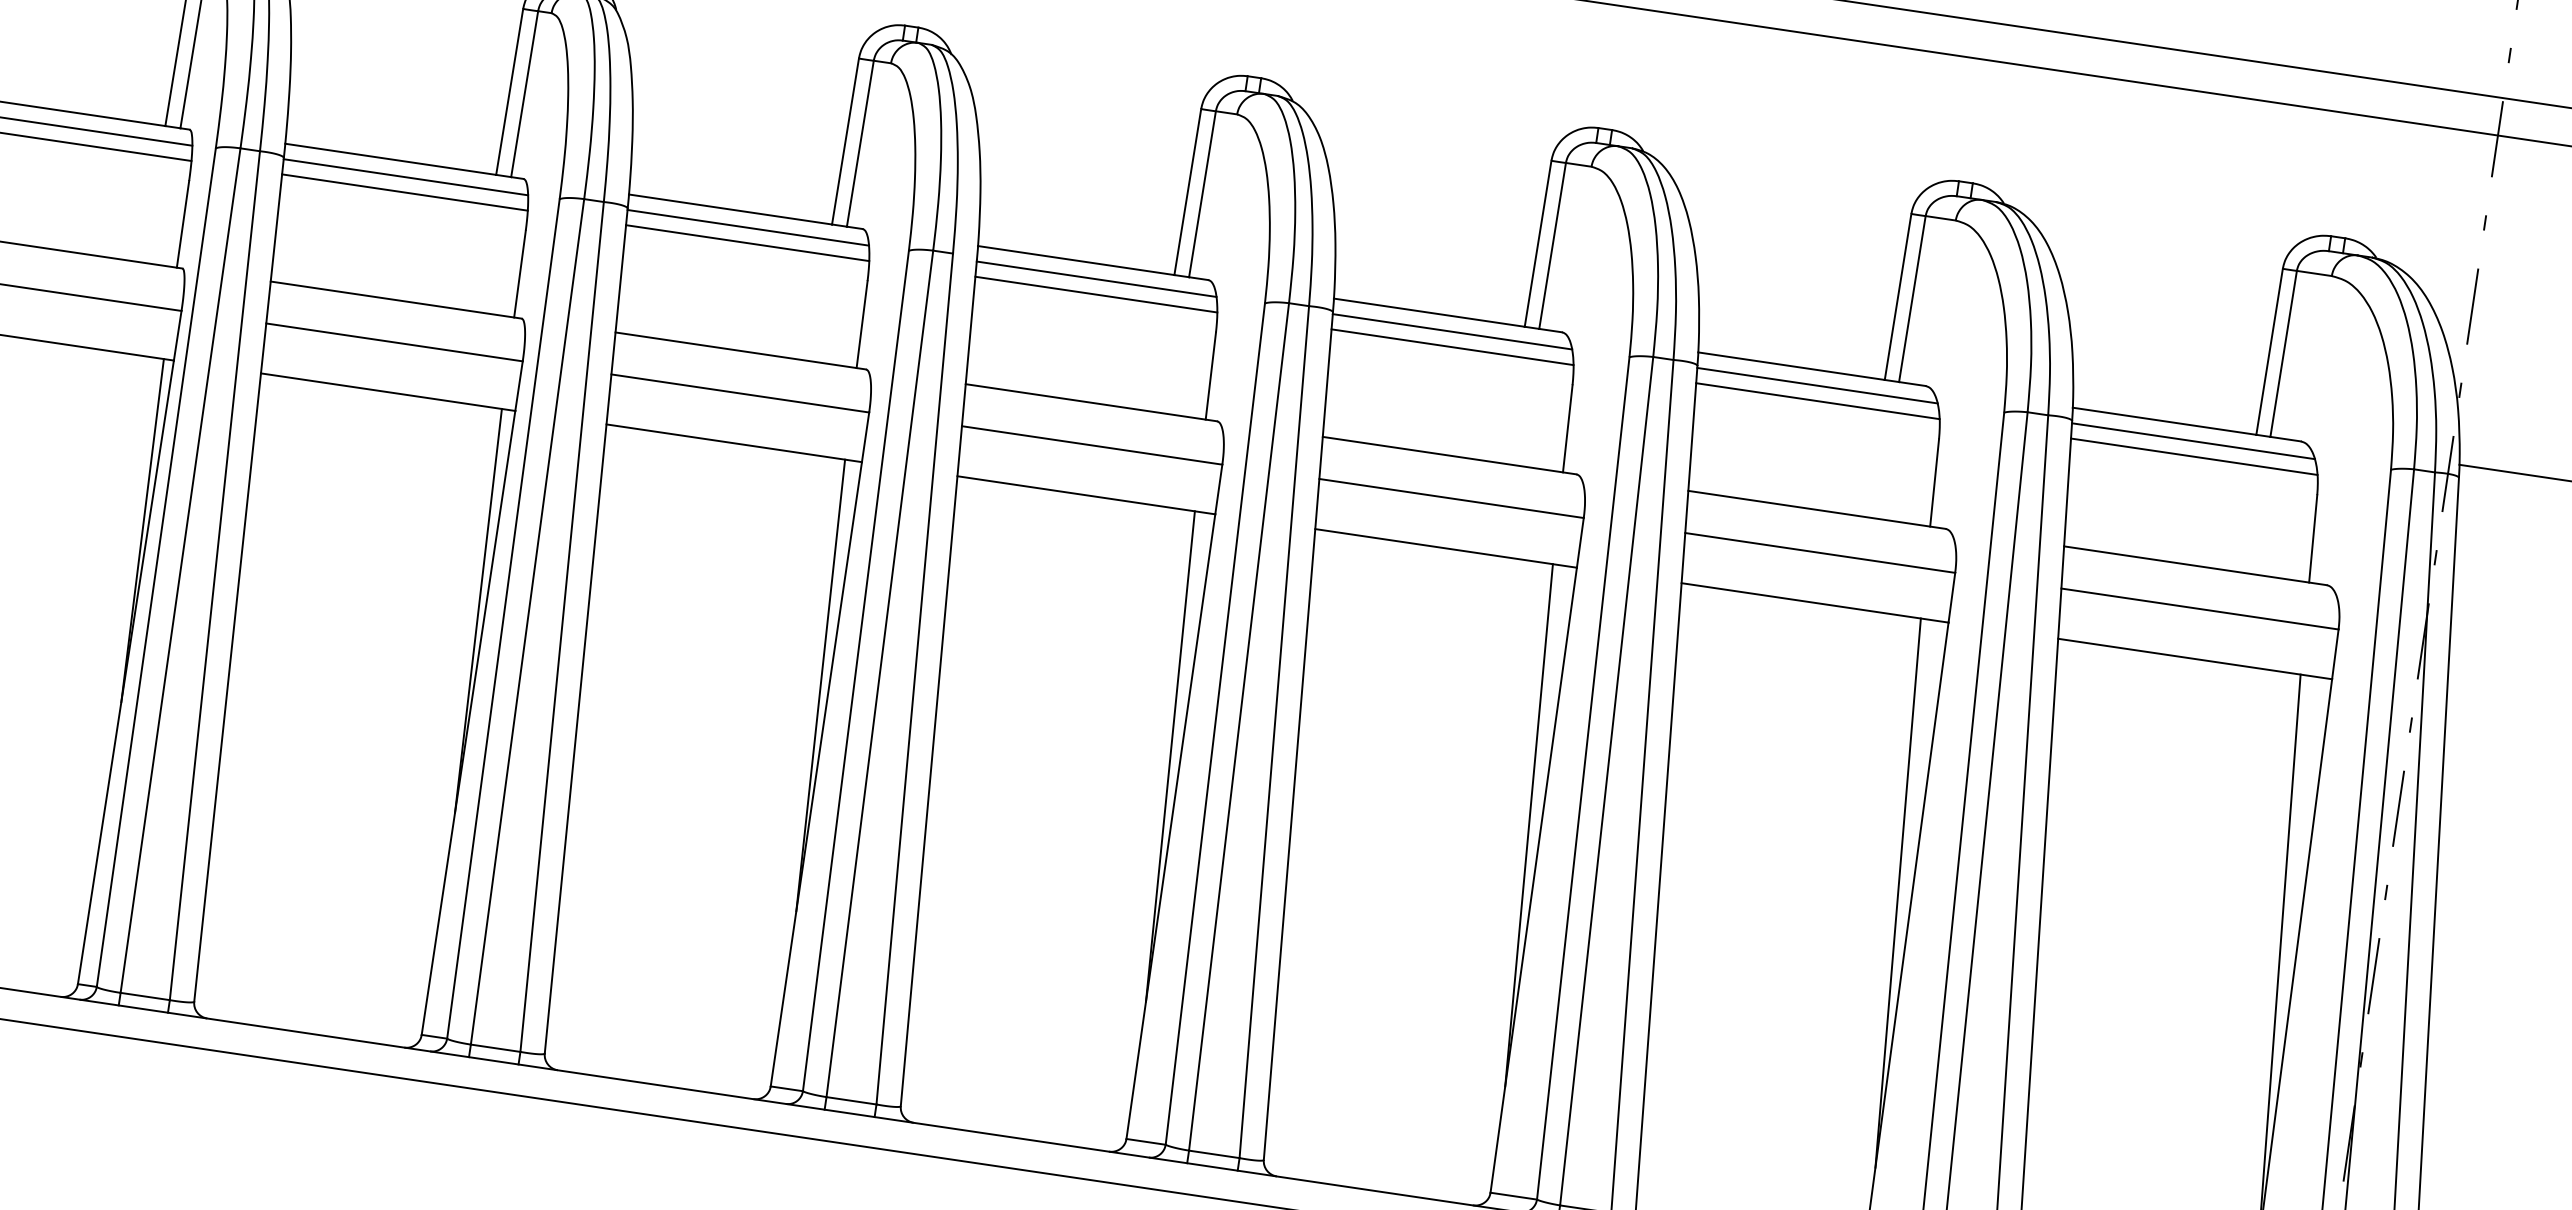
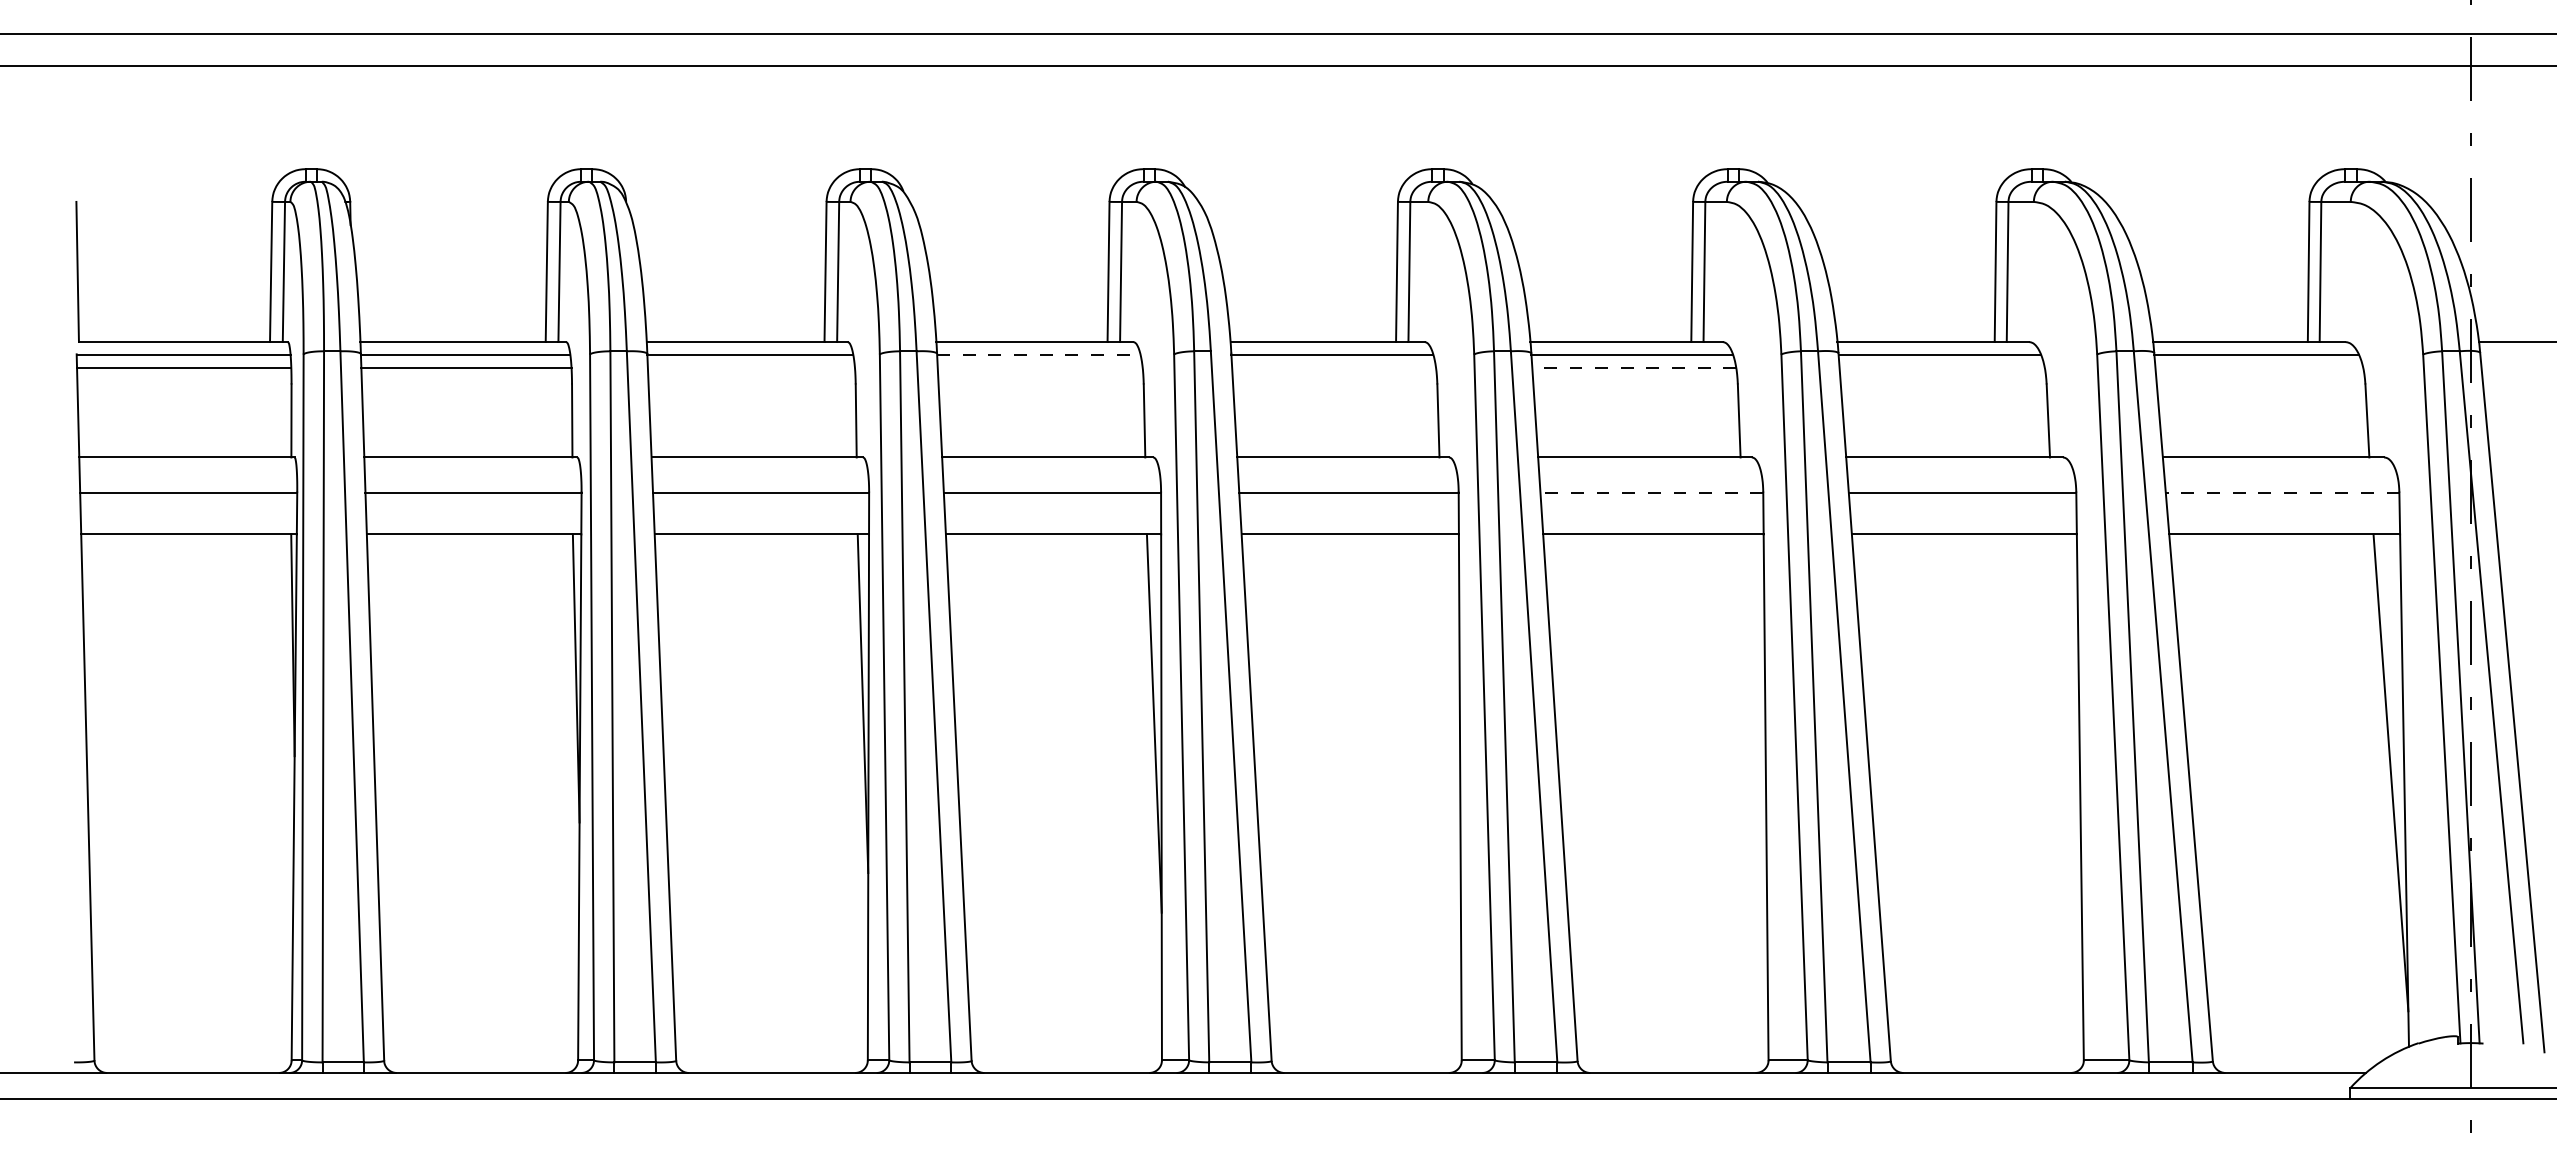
line: (403, 192) -> (750, 367), removed
line: (747, 227) -> (1038, 354), solid -> dashed
line: (746, 242) -> (1039, 367), removed
line: (1096, 294) -> (1334, 367), removed
line: (1452, 347) -> (1634, 367), solid -> dashed
line: (1817, 400) -> (1941, 367), removed
line: (2194, 456) -> (2259, 367), removed
line: (1451, 498) -> (1651, 492), solid -> dashed
line: (2199, 608) -> (2282, 492), solid -> dashed
line: (1170, 756) -> (1451, 739), removed
line: (1529, 825) -> (1755, 752), removed
line: (1897, 892) -> (2067, 763), removed

